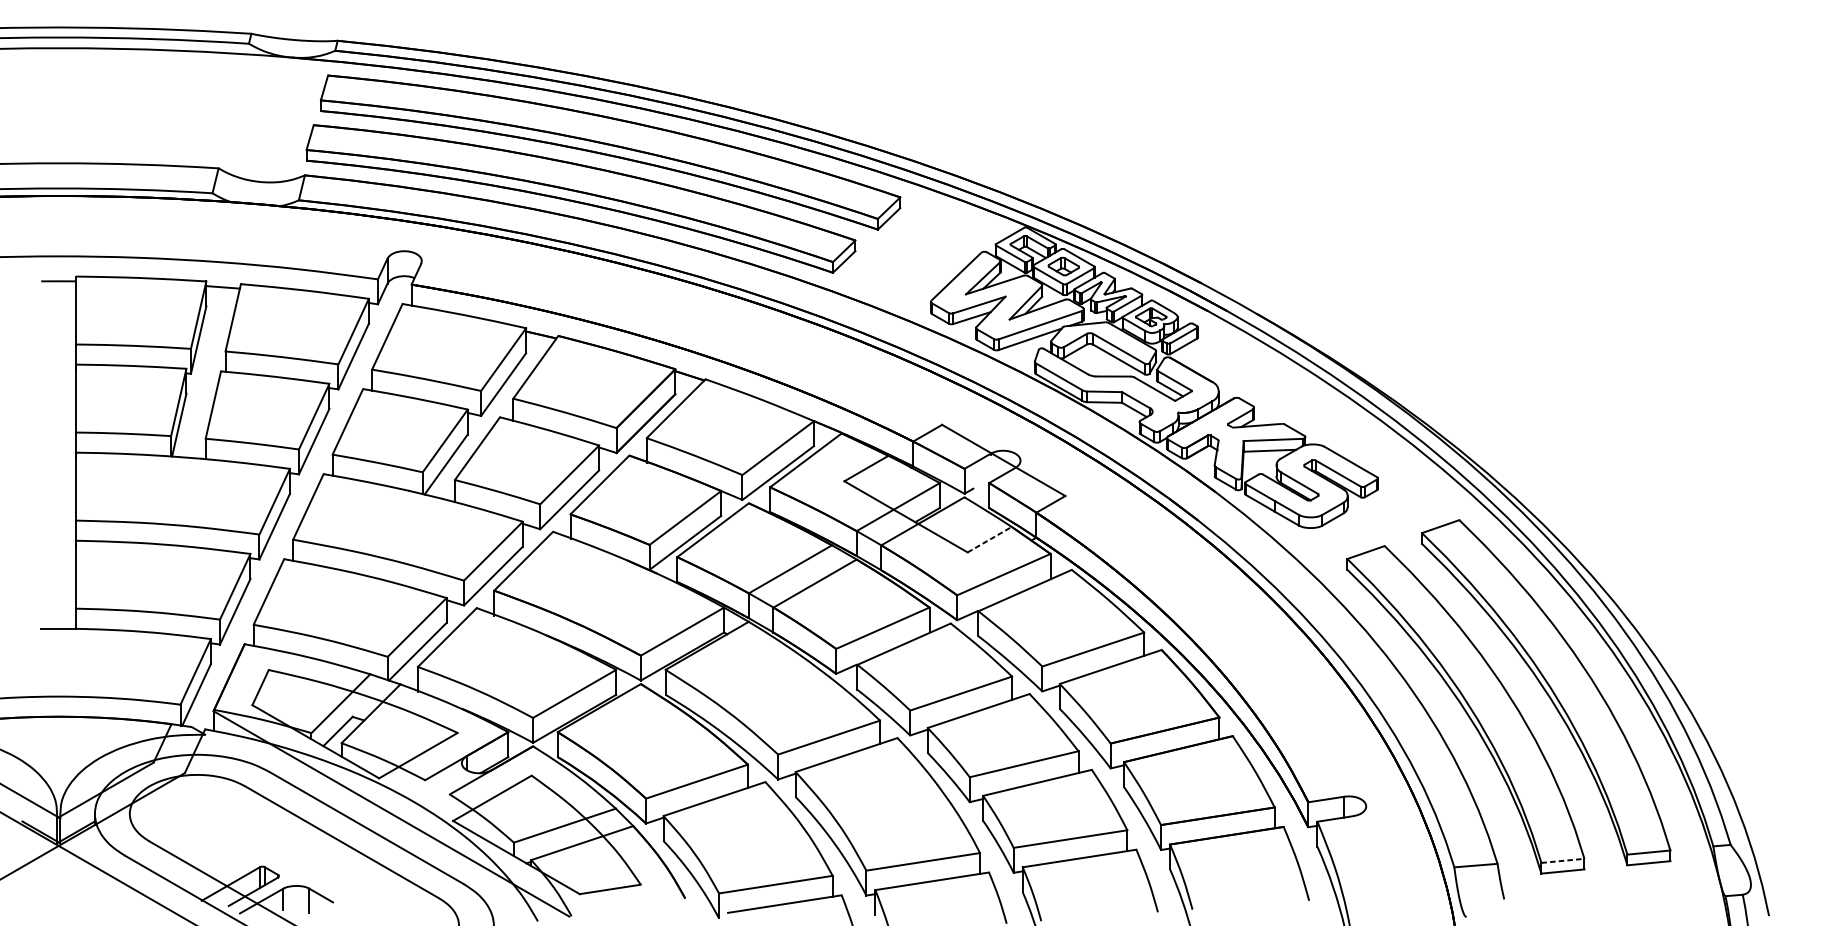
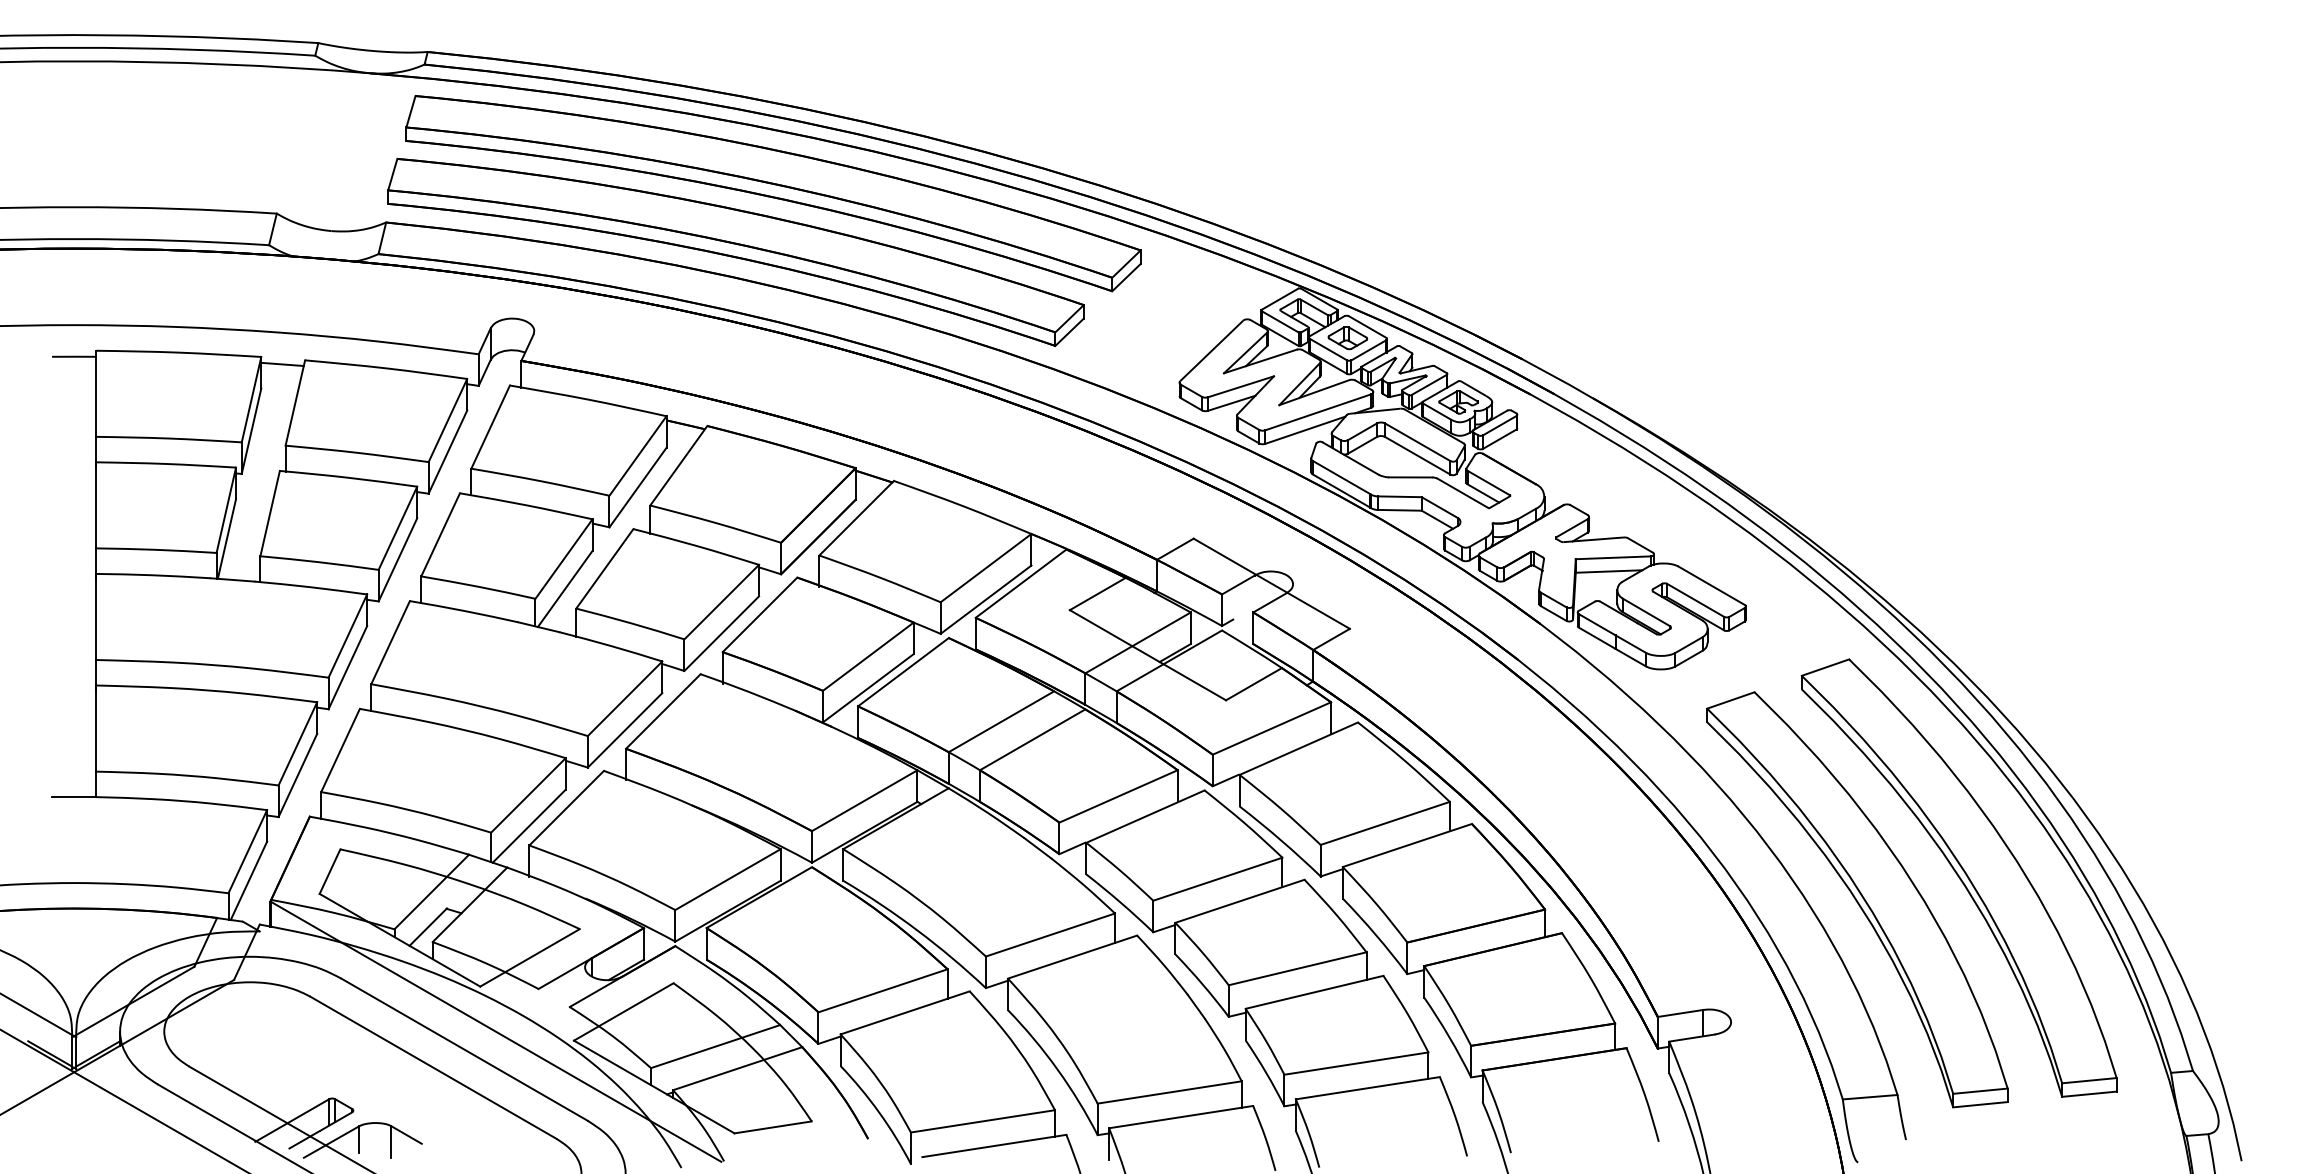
line: (990, 539) -> (1254, 683), dashed -> solid
line: (1563, 861) -> (1980, 1091), dashed -> solid

